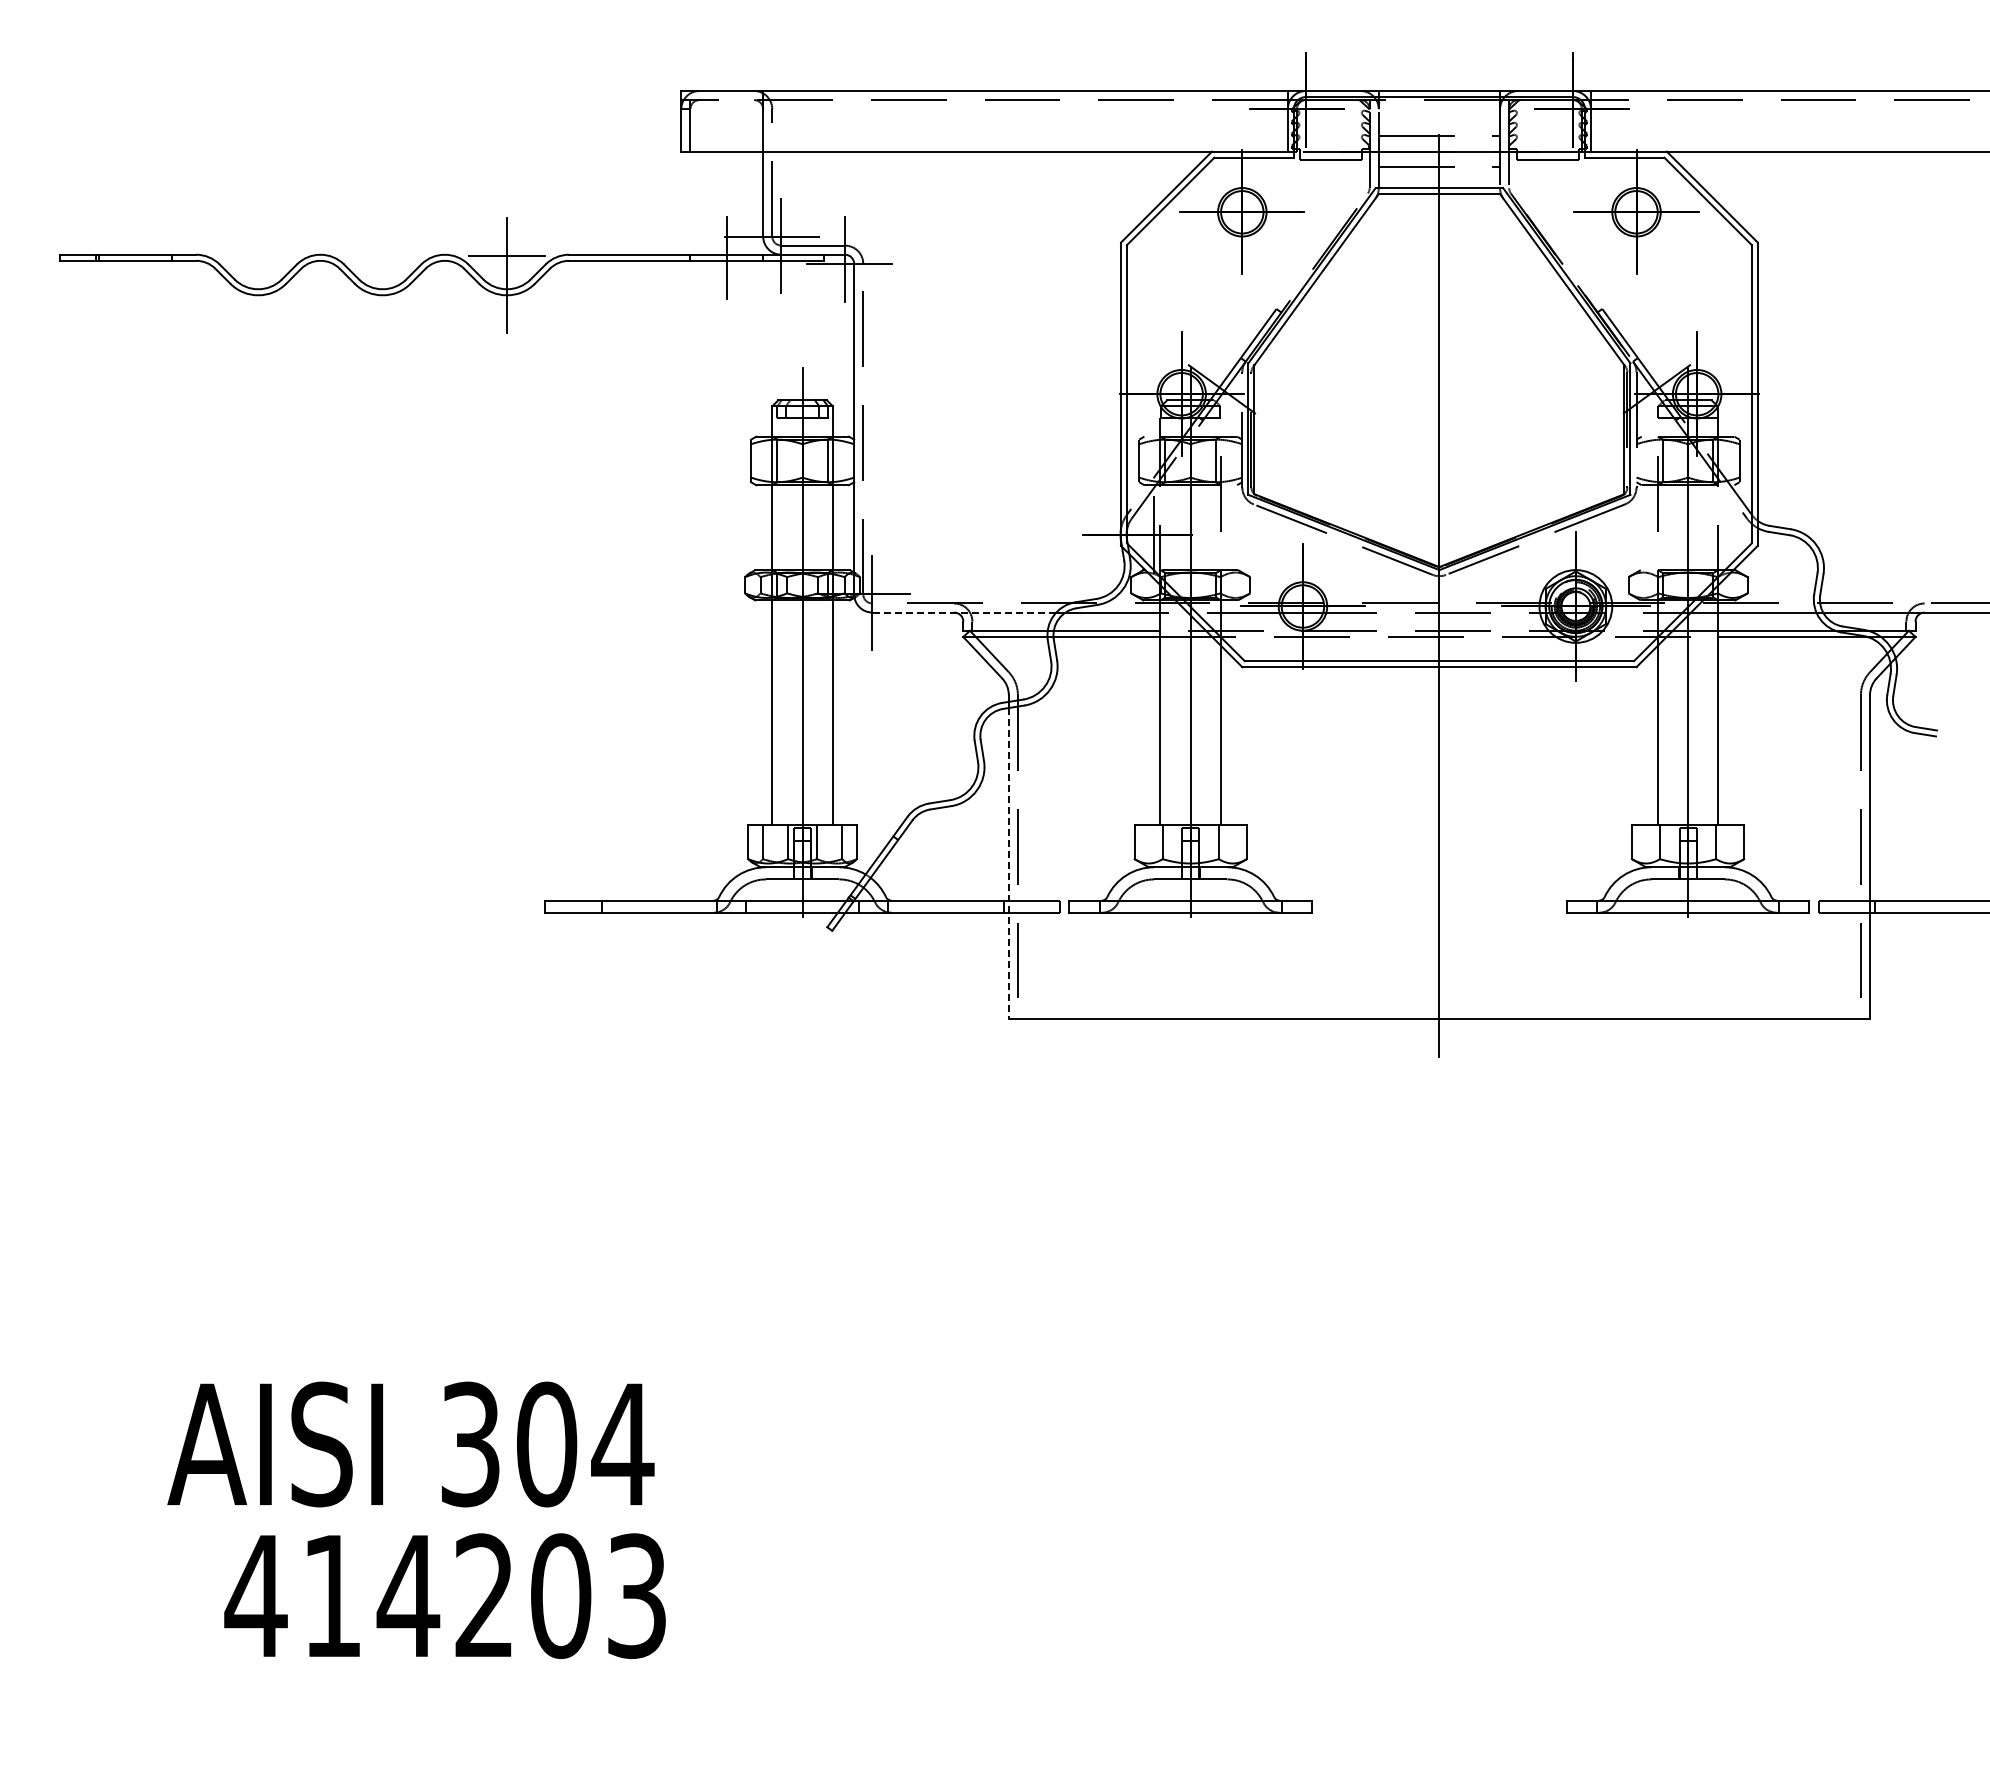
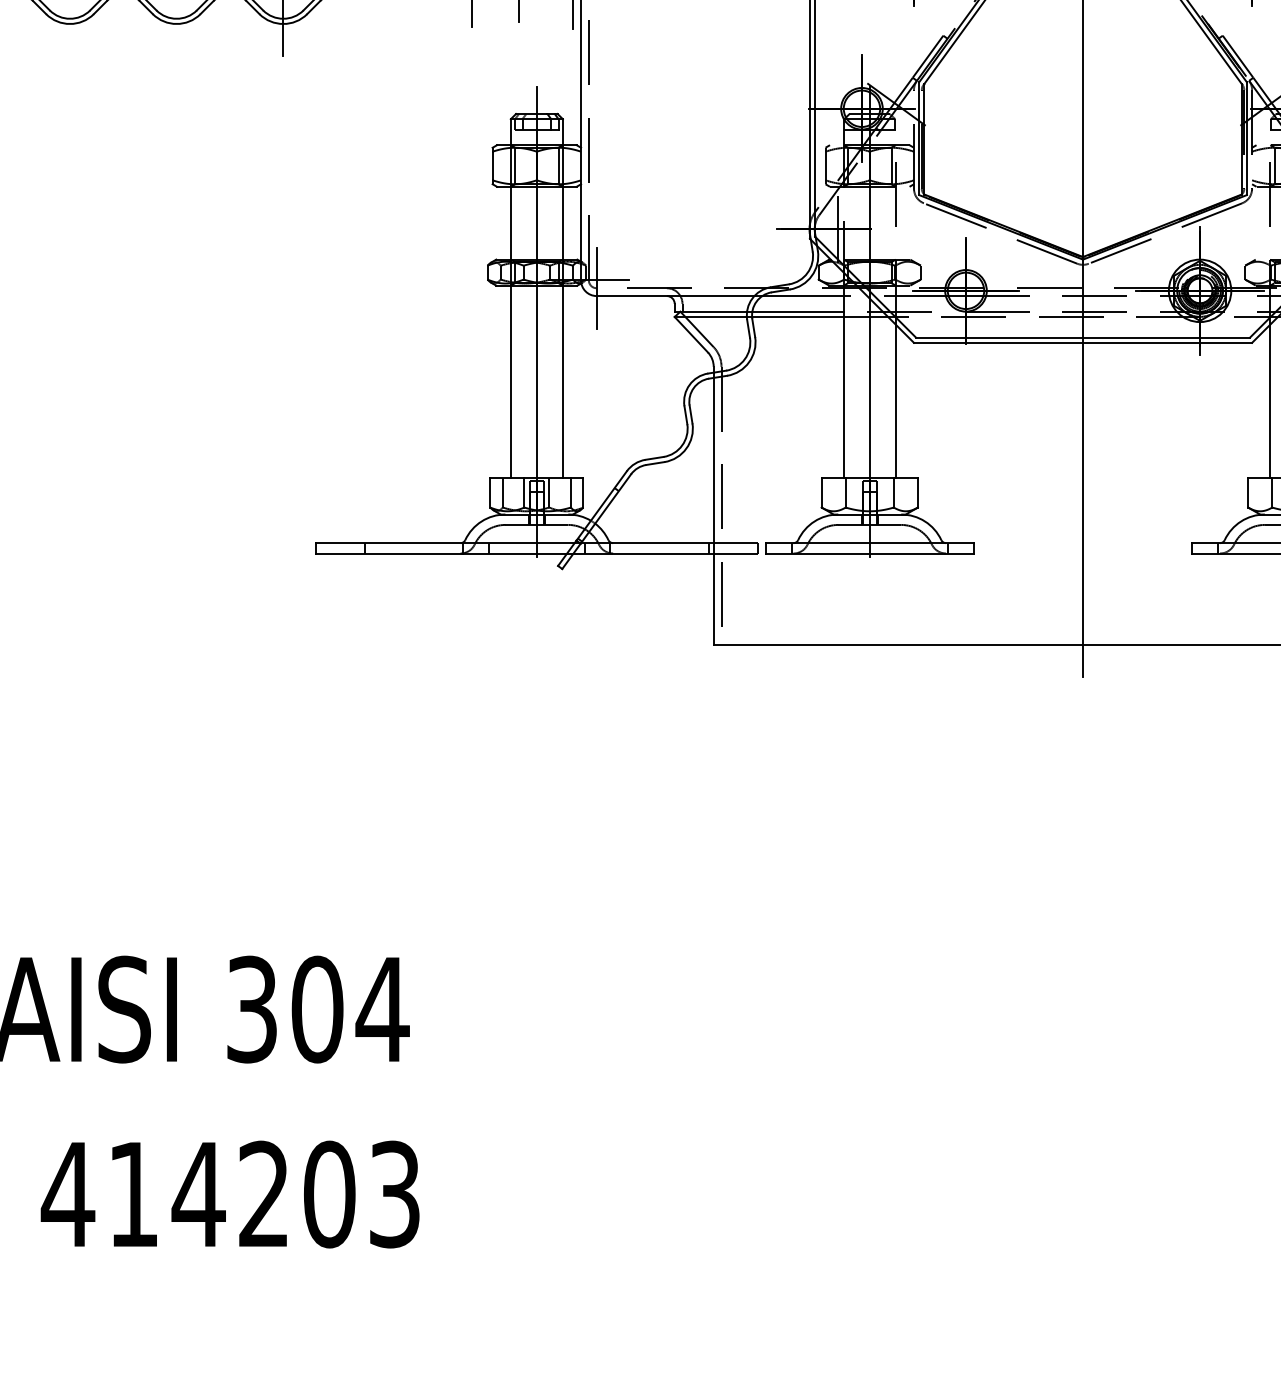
line: (964, 612) -> (675, 296), dashed -> solid
line: (1008, 863) -> (713, 511), dashed -> solid
text: (444, 1595) -> (229, 1194), moved

